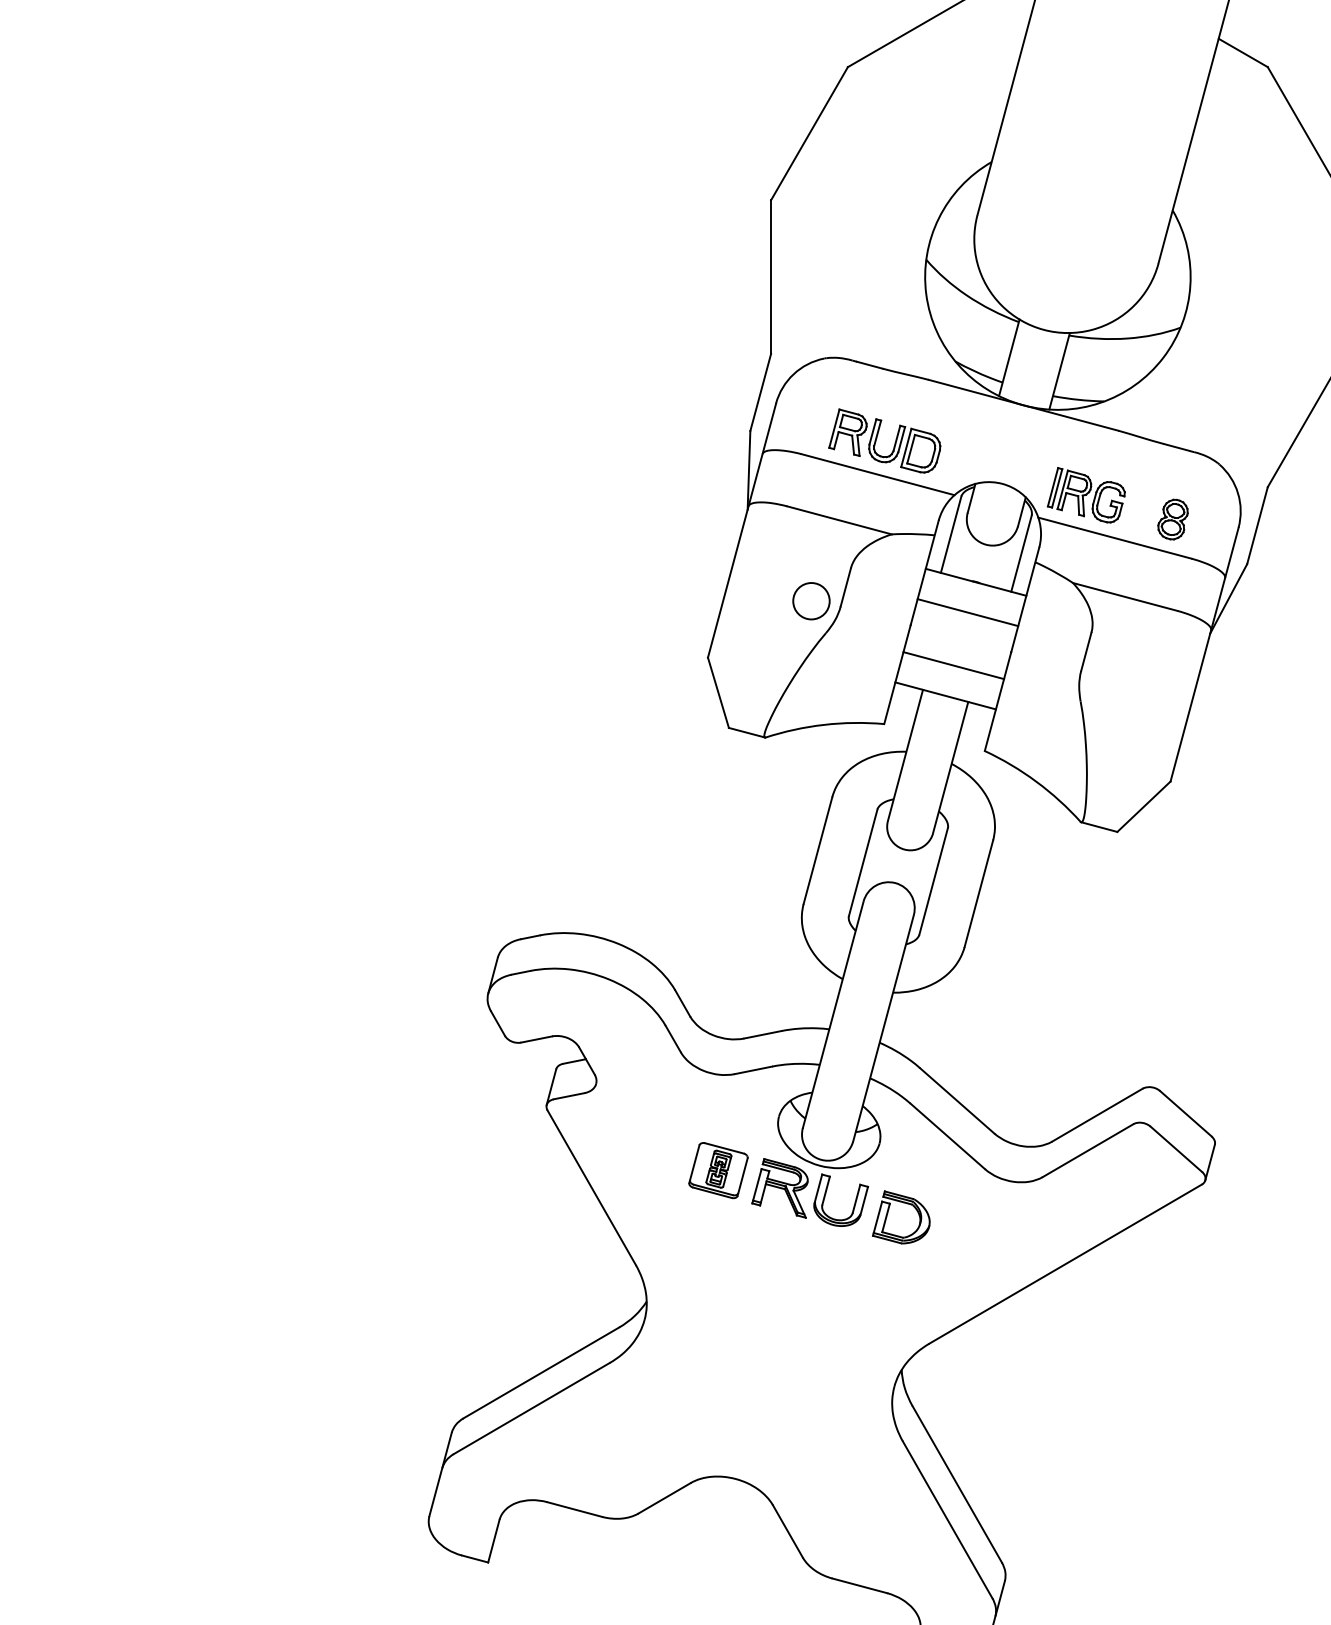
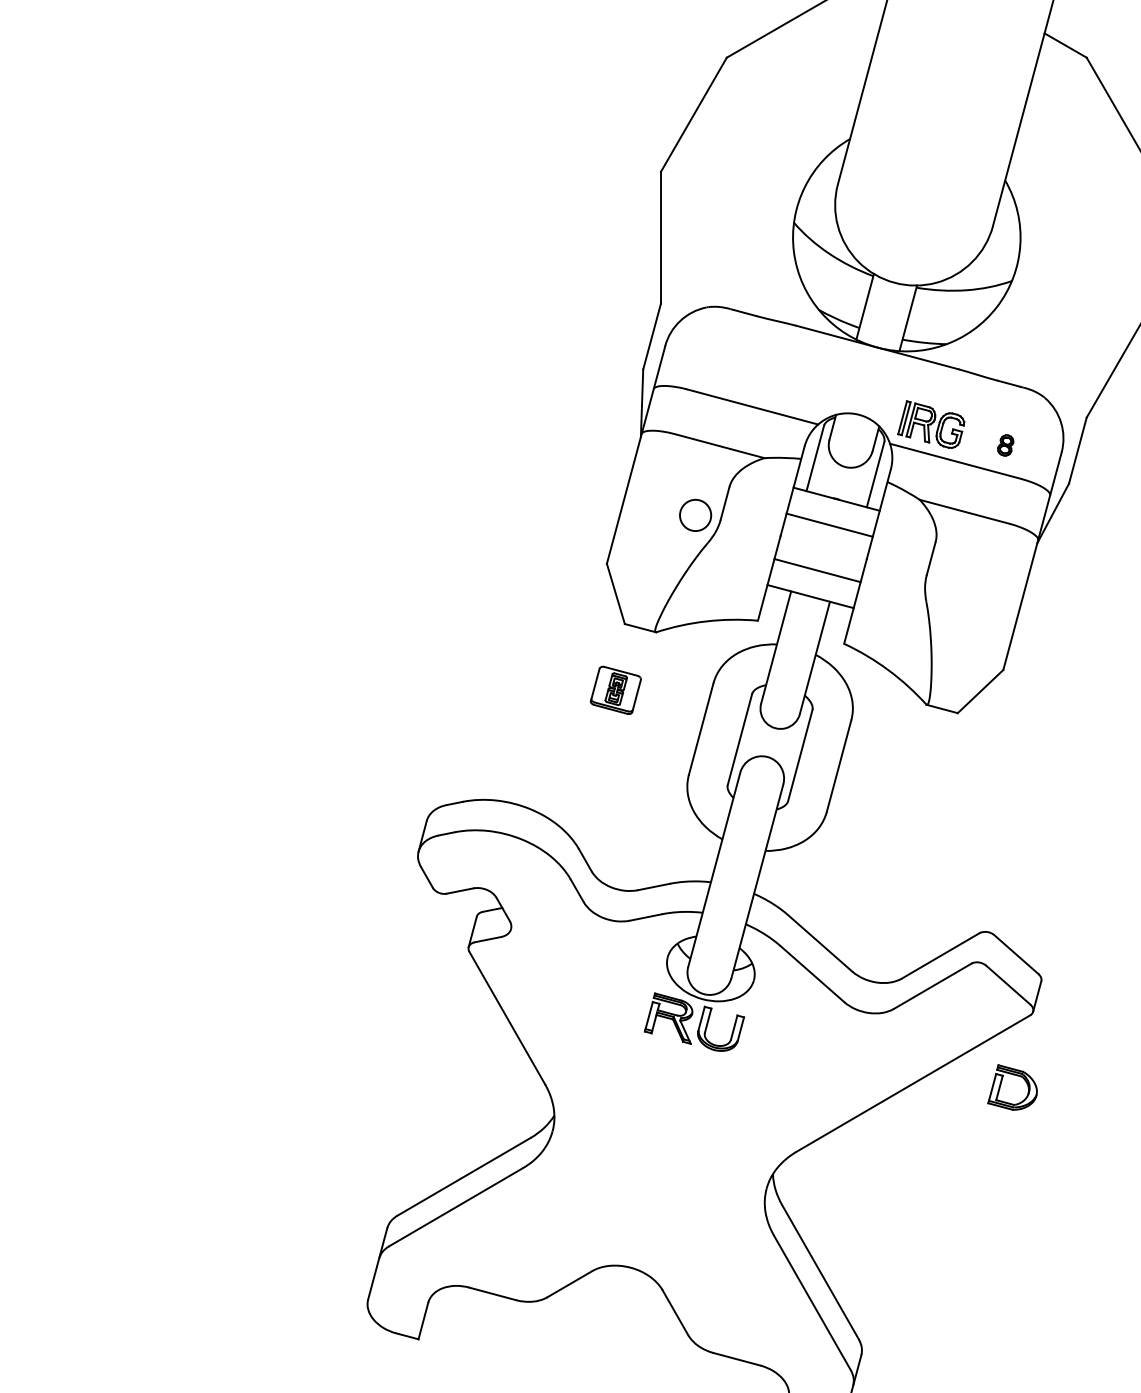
part: (883, 441) -> (757, 378), removed
part: (1173, 519) -> (1005, 445), size x0.6
part: (718, 1169) -> (615, 689), moved
part: (888, 1215) -> (1001, 1085), moved

